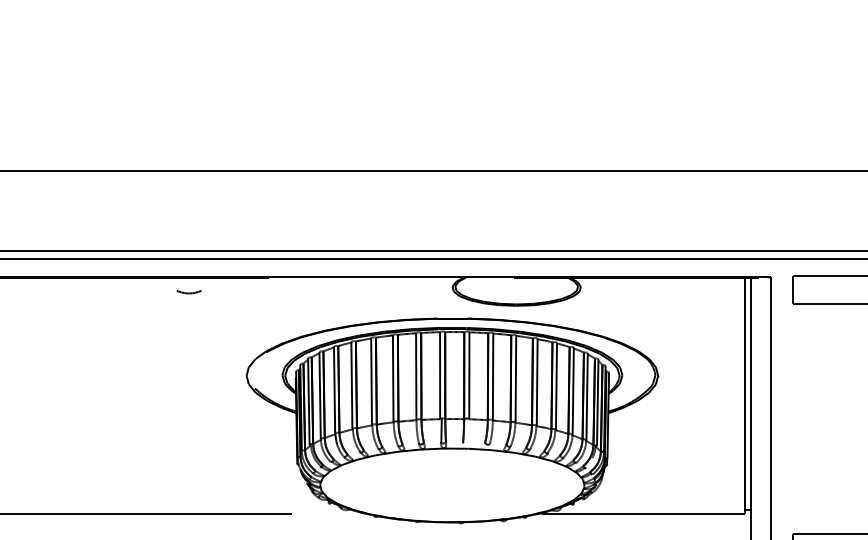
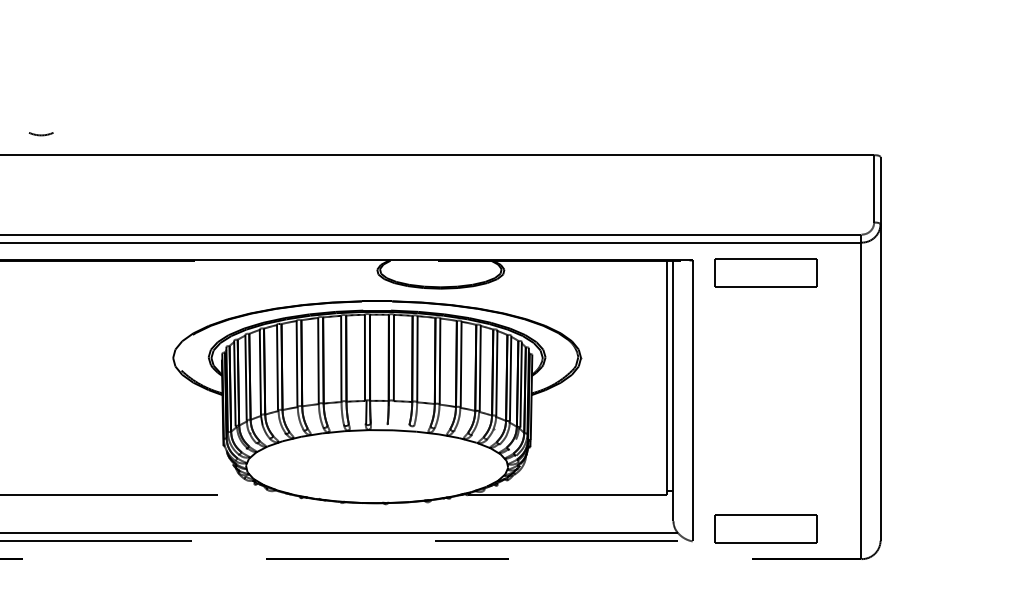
arc: (188, 292) -> (40, 134), moved

